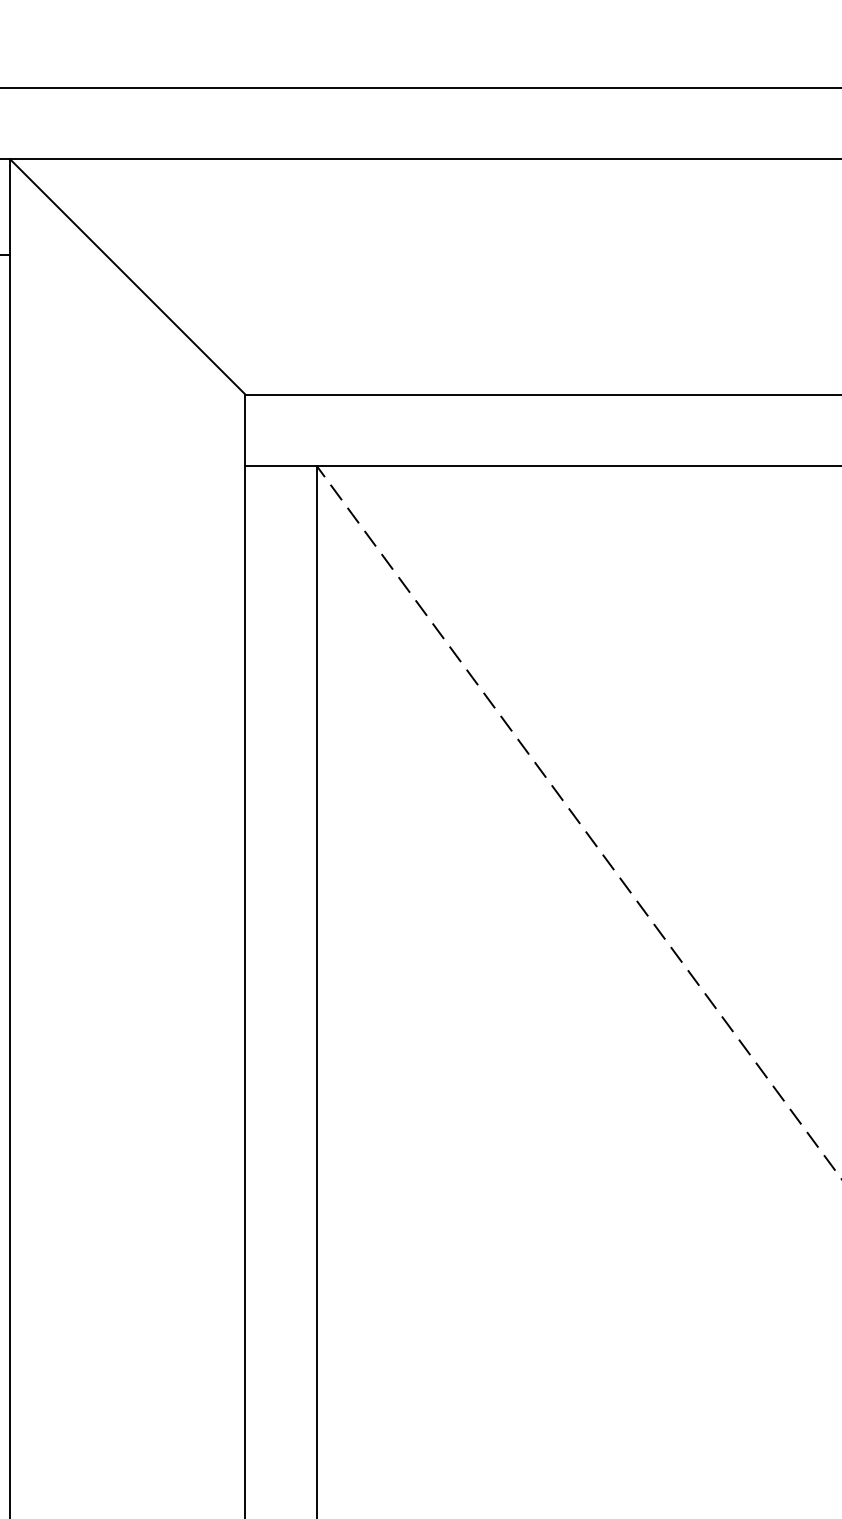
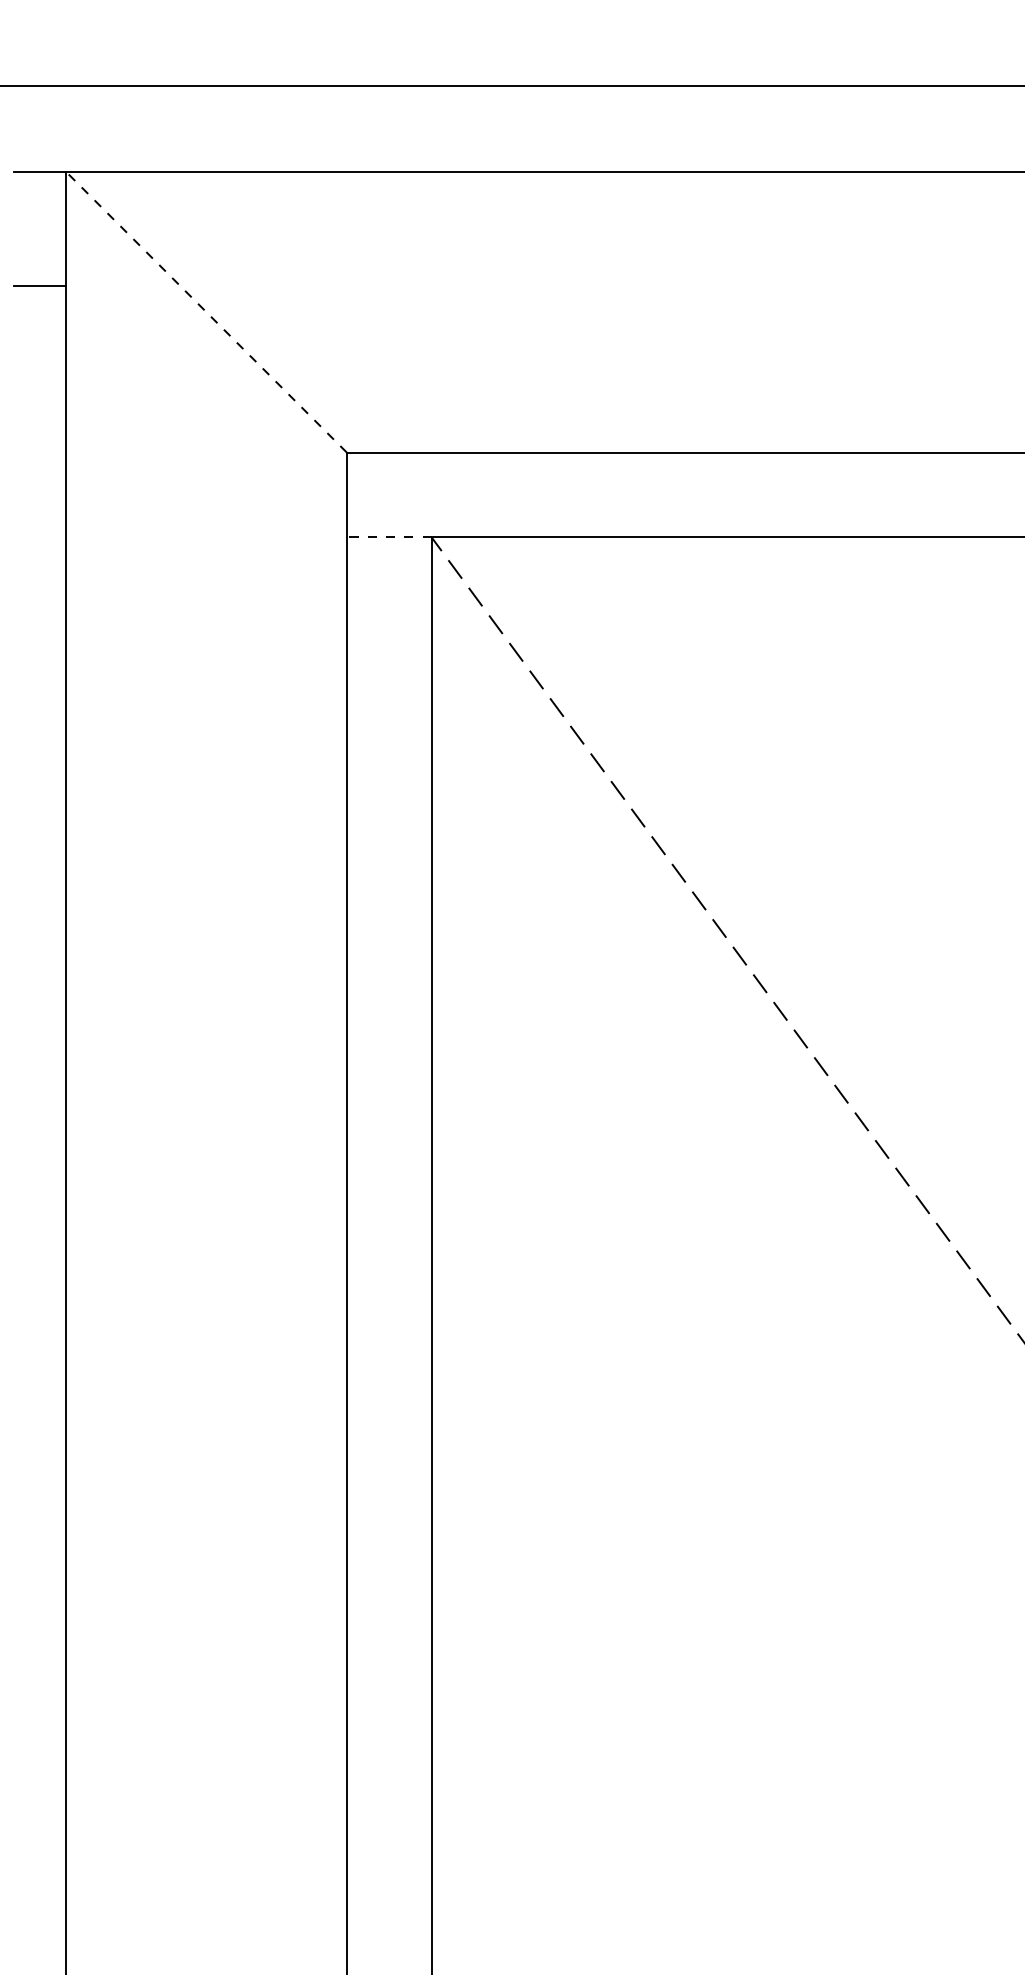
line: (128, 277) -> (206, 312), solid -> dashed
line: (280, 465) -> (388, 537), solid -> dashed

